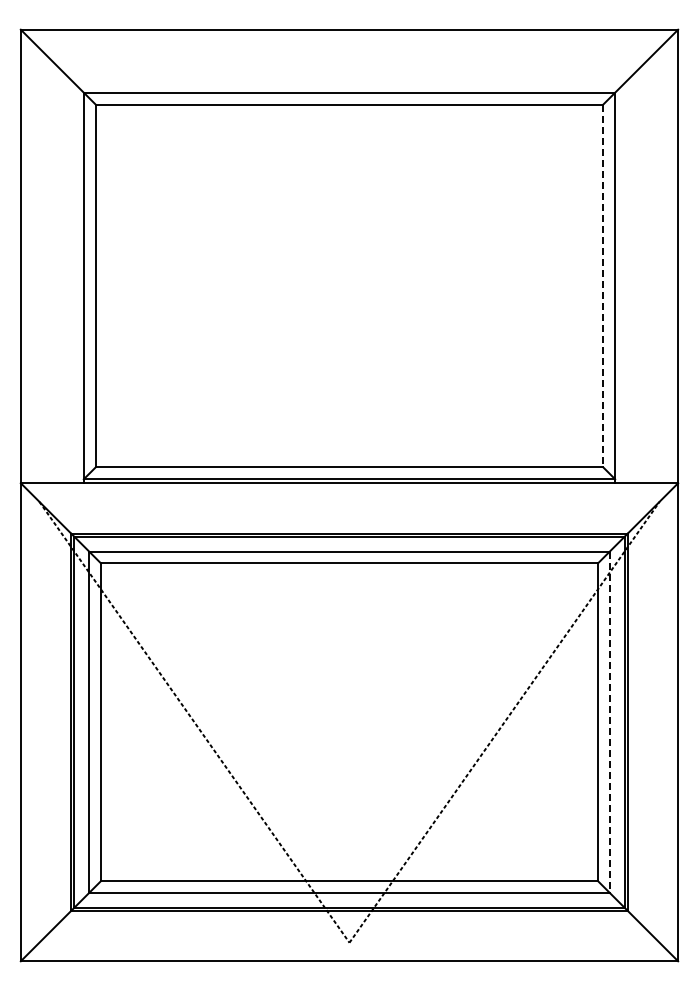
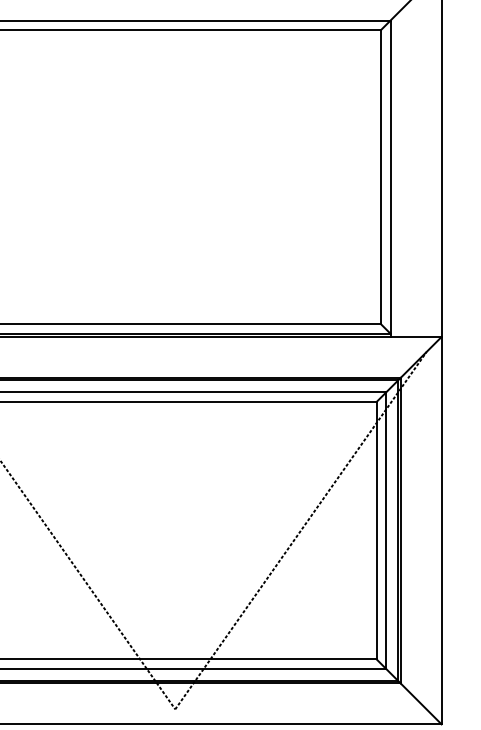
line: (603, 286) -> (381, 177), dashed -> solid
line: (609, 722) -> (385, 530), dashed -> solid

